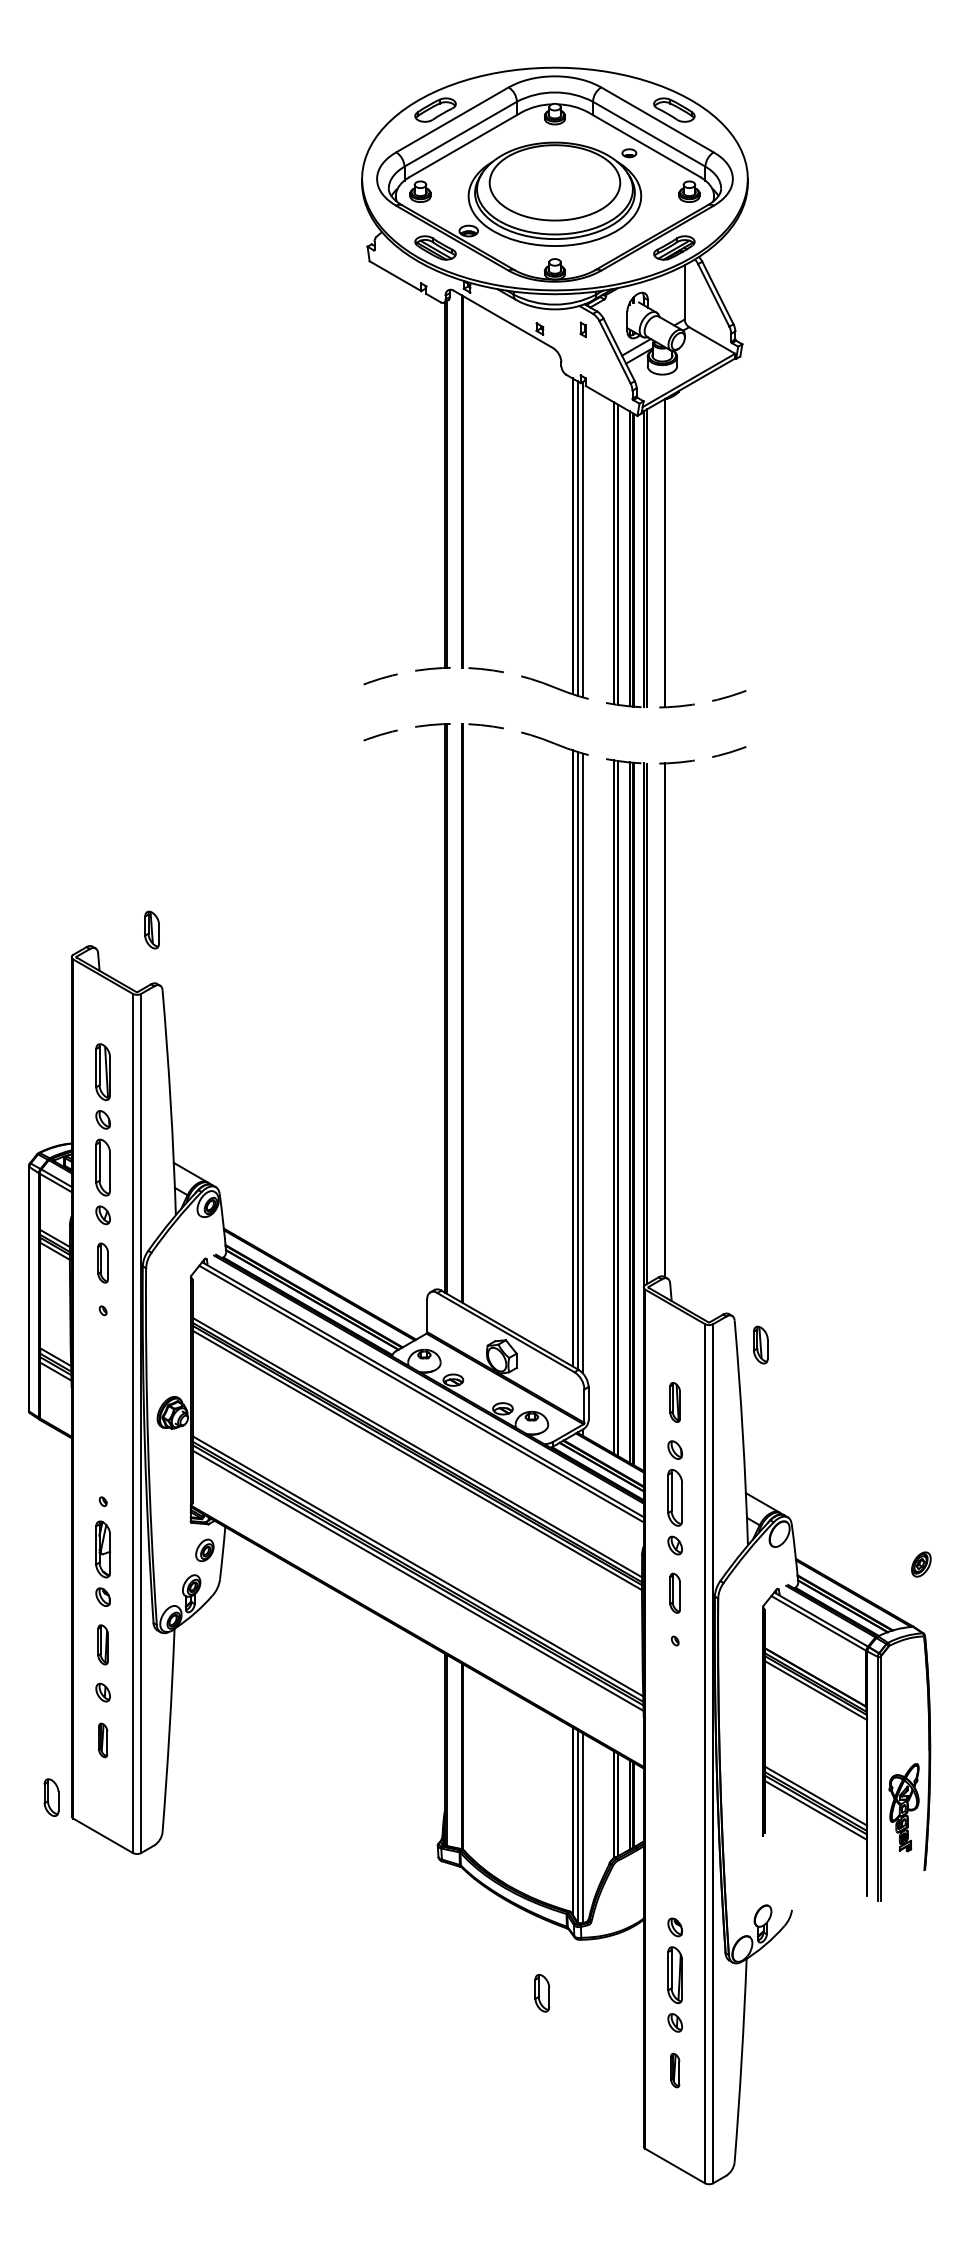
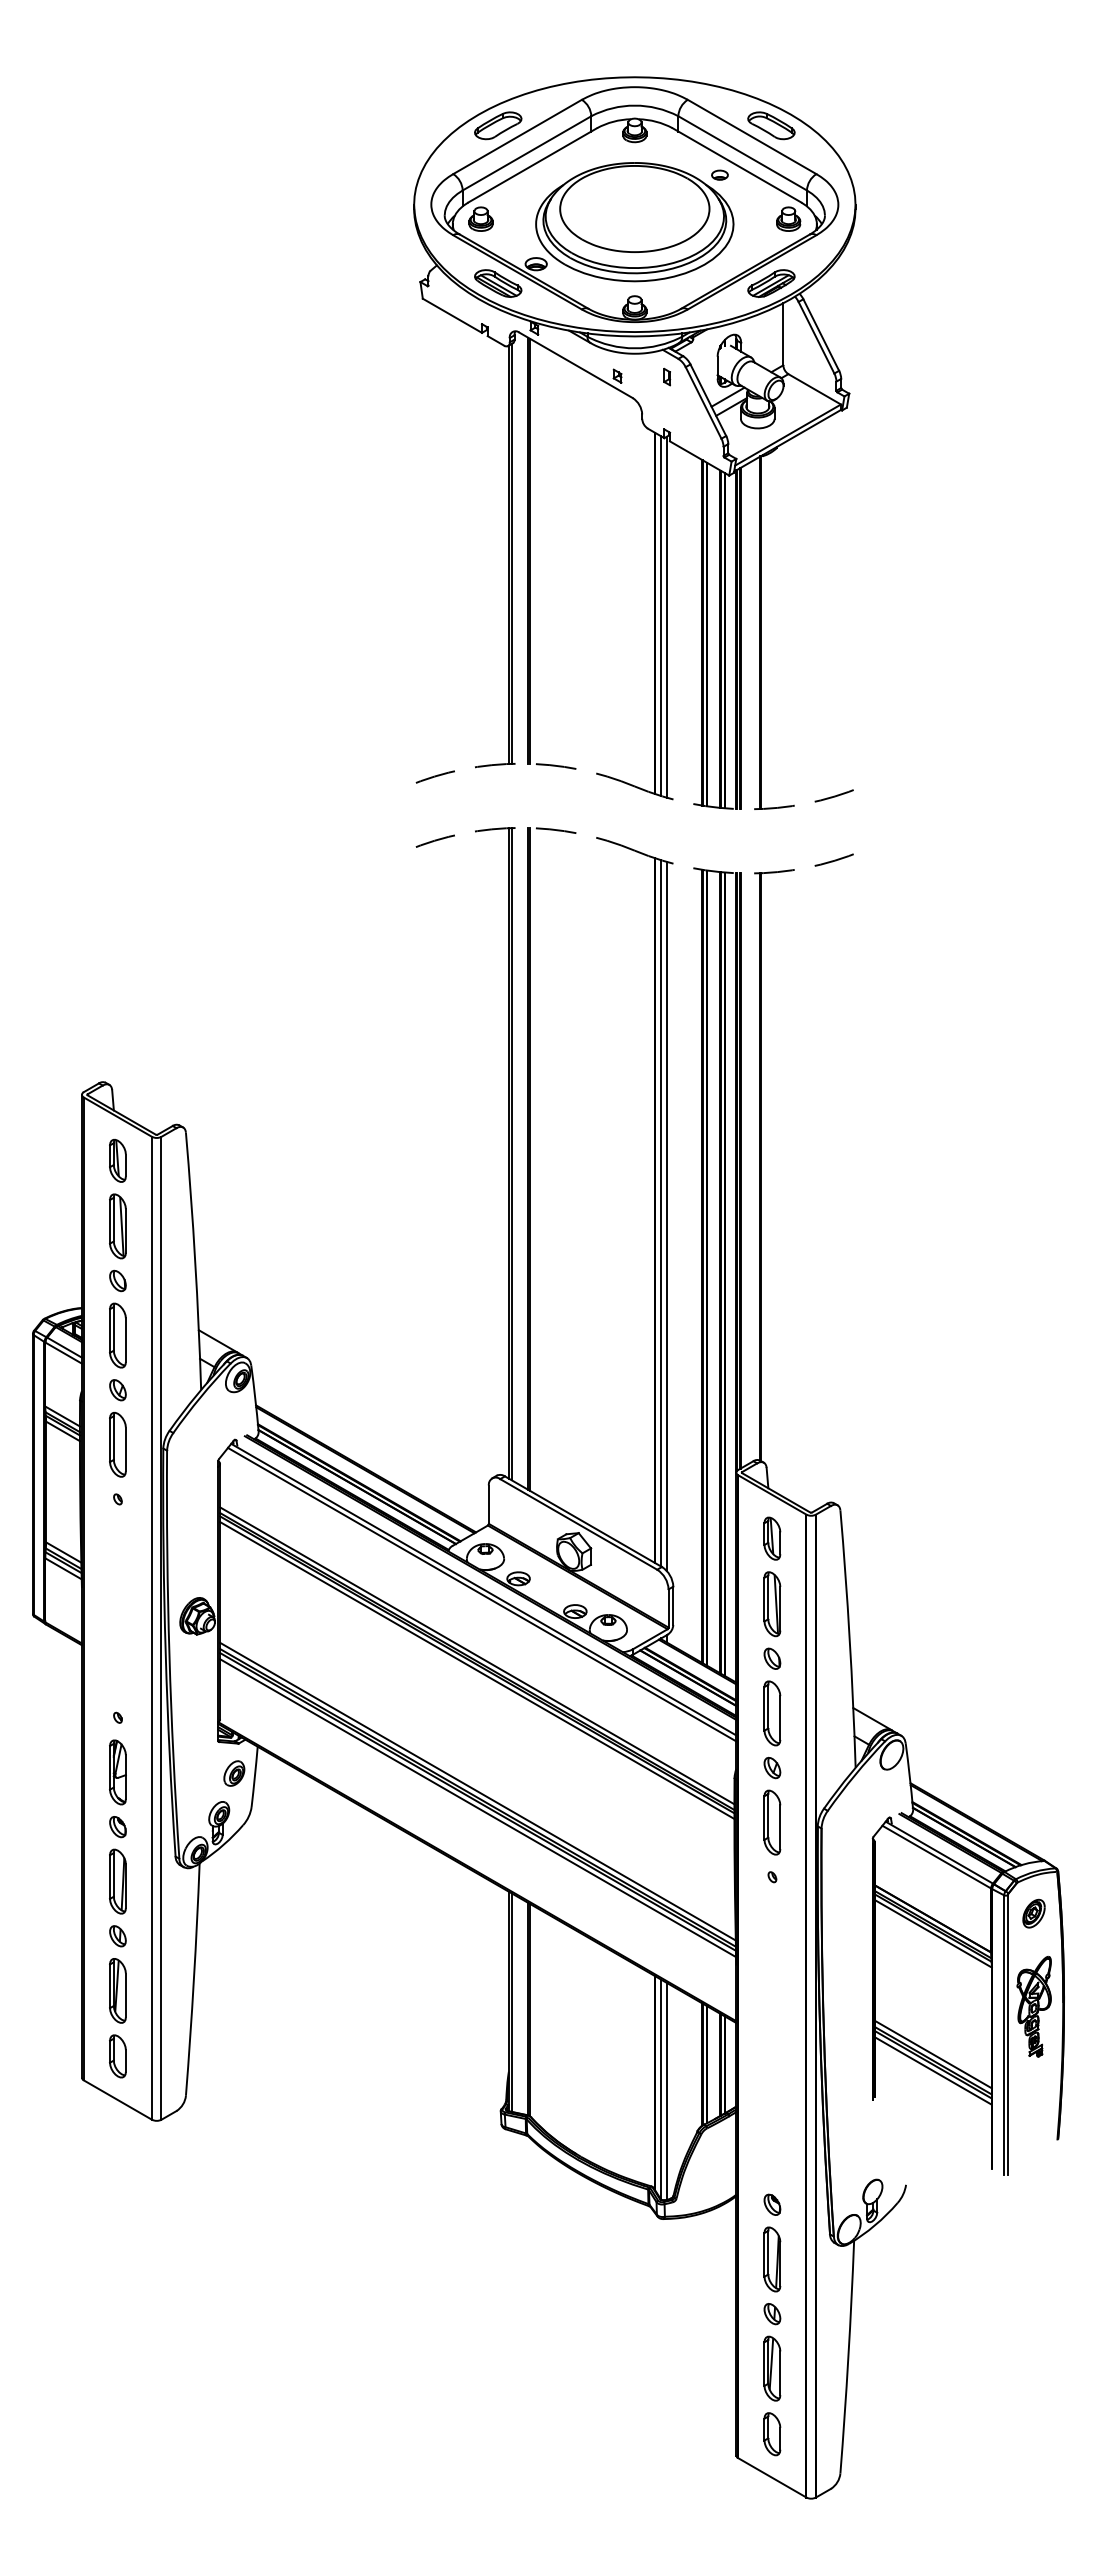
part: (151, 929) -> (117, 1160), moved
part: (102, 1262) -> (117, 1444), size x1.43
part: (760, 1344) -> (772, 1538), moved
part: (675, 1402) -> (772, 1604), size x1.43
part: (920, 1564) -> (1033, 1913), moved
part: (675, 1593) -> (772, 1822), size x1.43
part: (102, 1644) -> (117, 1881), size x1.43
part: (102, 1740) -> (117, 1990), size x1.67
part: (51, 1797) -> (117, 2056), moved
part: (903, 1807) -> (1033, 2006), moved
part: (542, 1993) -> (772, 2434), moved
part: (675, 2070) -> (772, 2368), size x1.67

